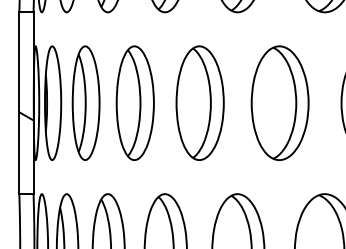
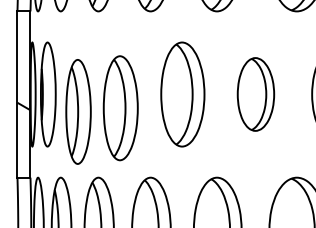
part: (85, 102) -> (77, 111), moved
part: (134, 102) -> (120, 107), moved
part: (279, 102) -> (255, 93), size x0.7

